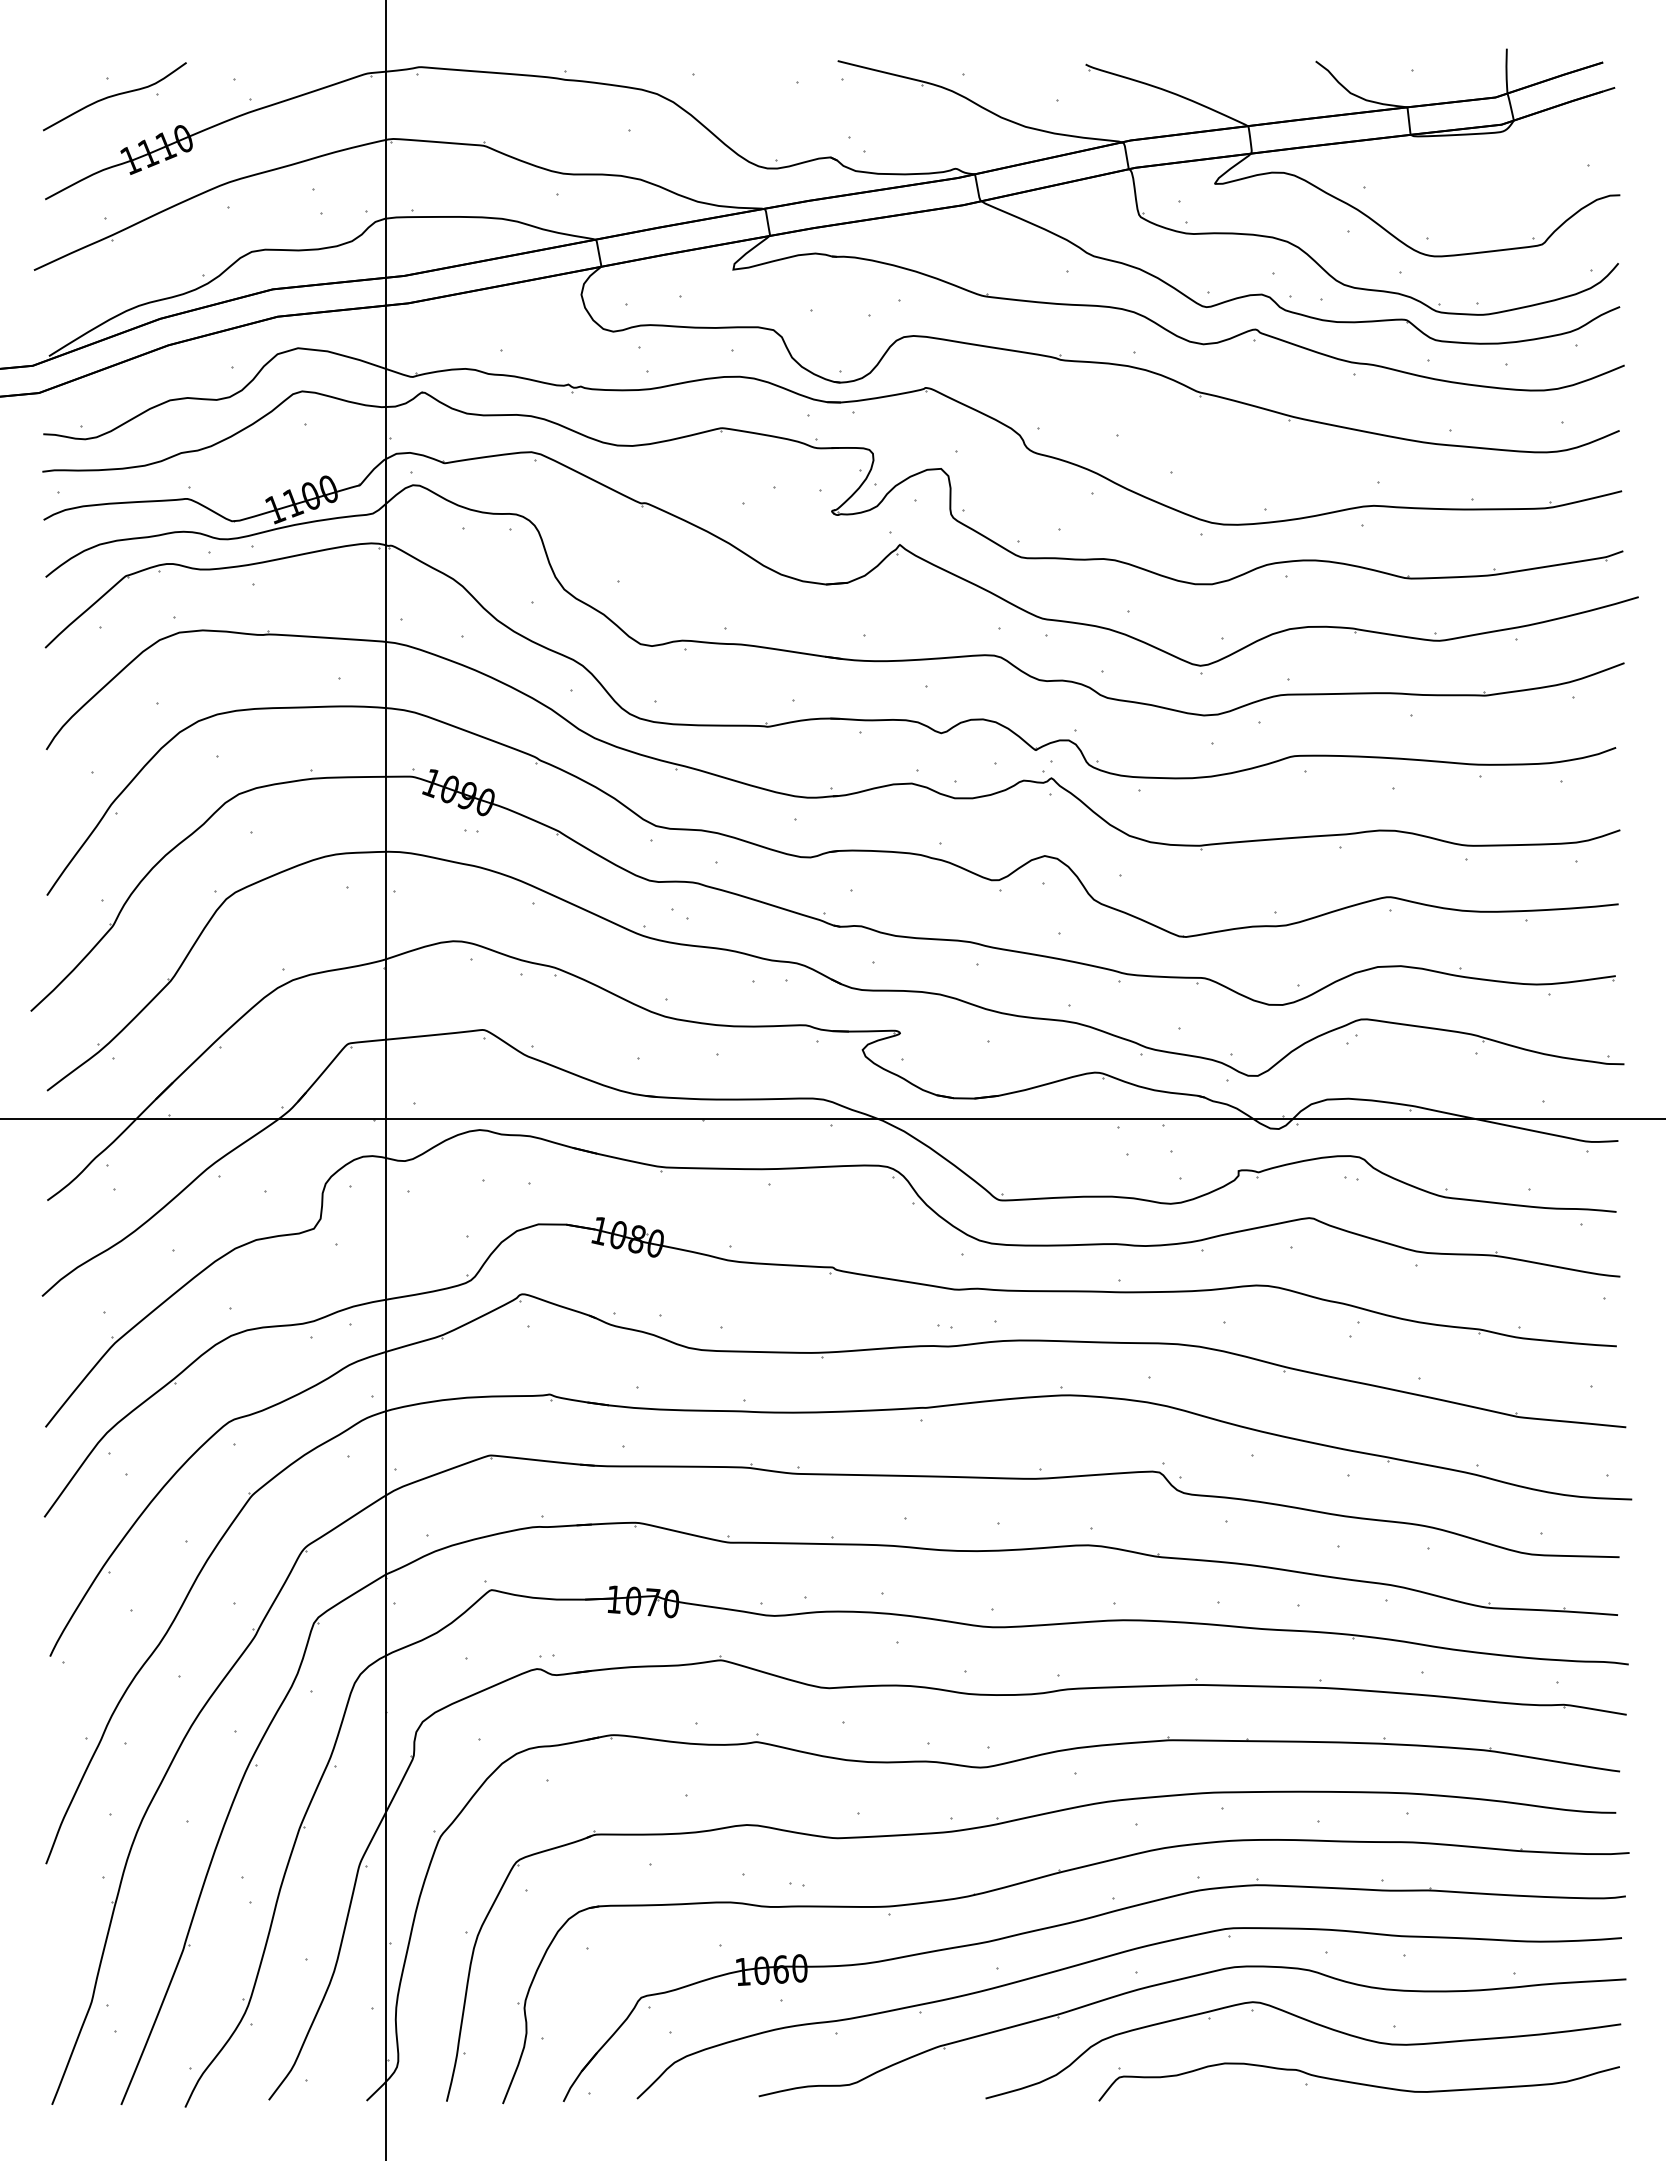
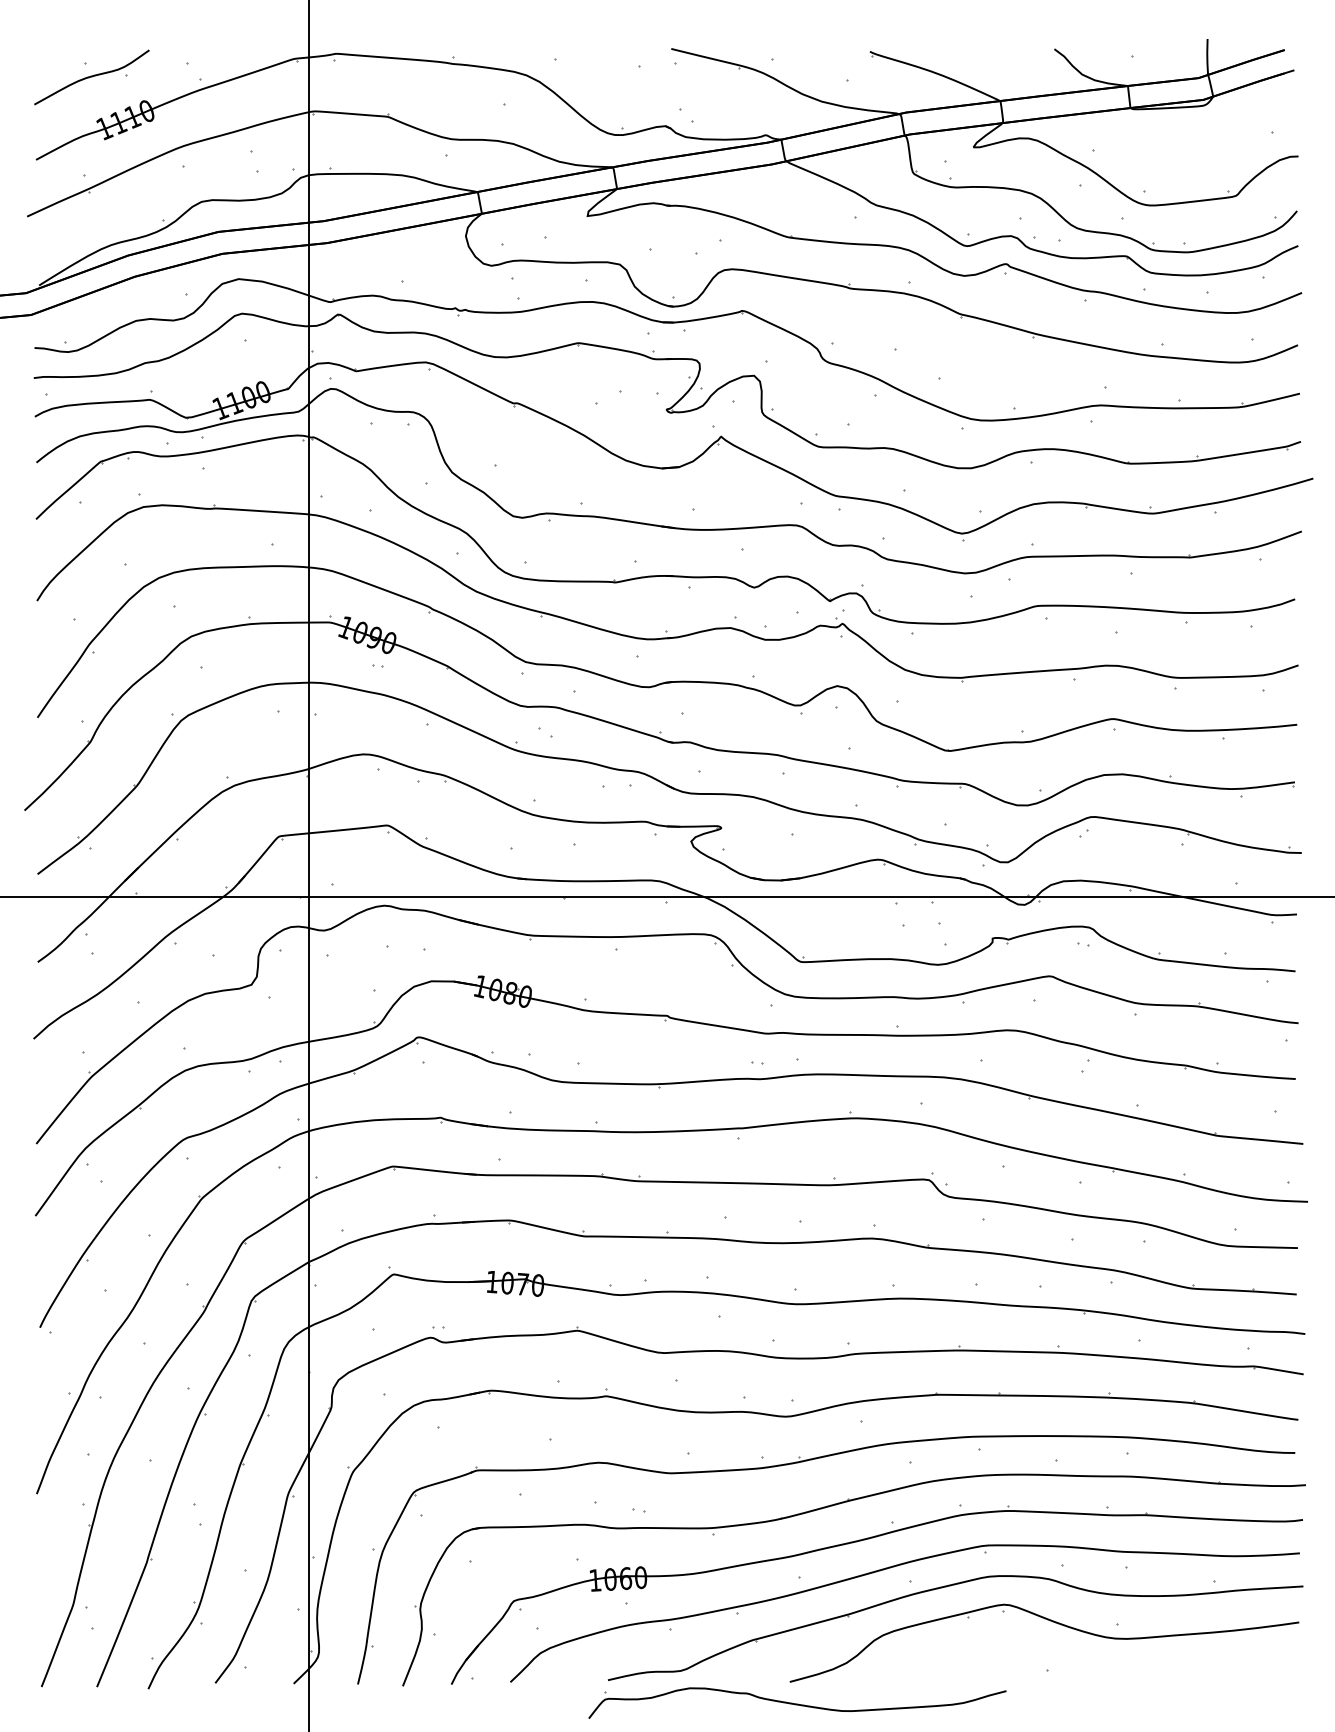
part: (1358, 2081) -> (796, 1702), moved

